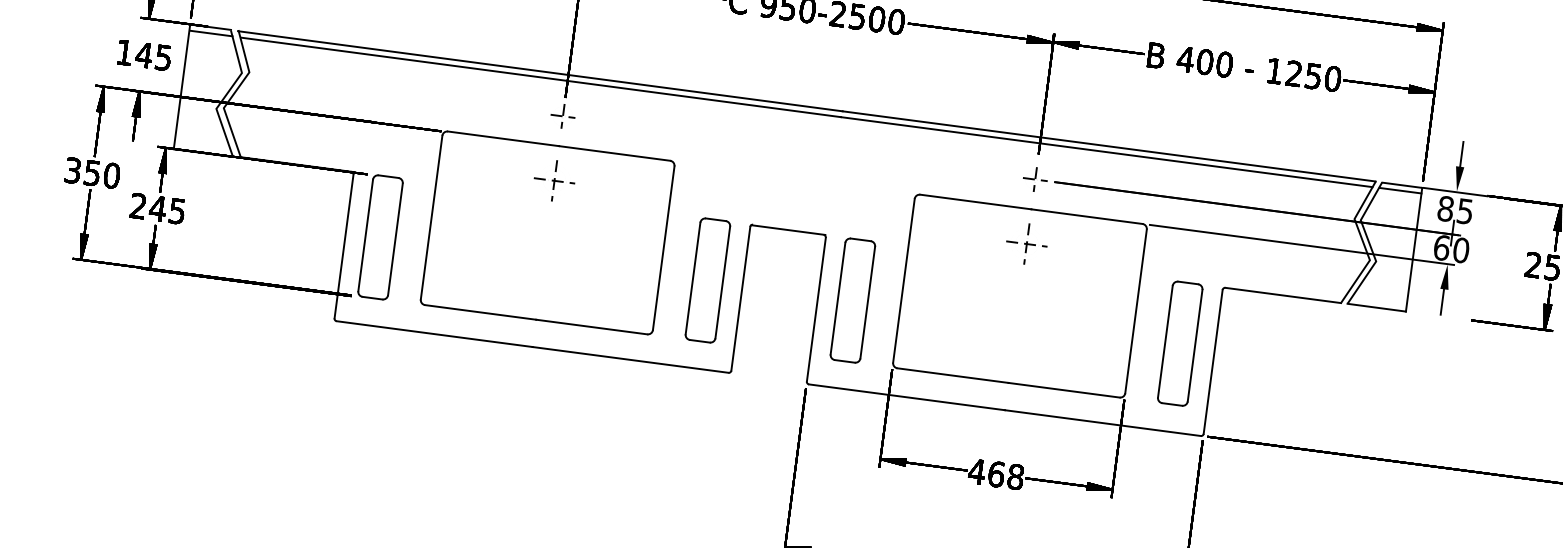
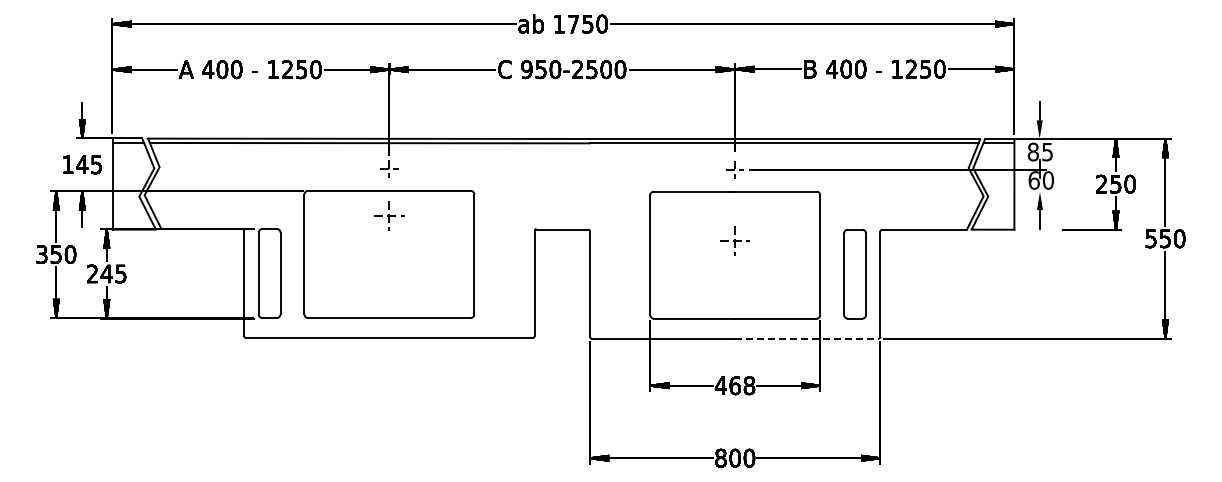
part: (1025, 243) -> (734, 240), moved
line: (1302, 244) -> (933, 191), removed
part: (706, 280) -> (508, 273), removed
part: (853, 299) -> (615, 273), removed
line: (1102, 422) -> (806, 338), solid -> dashed

